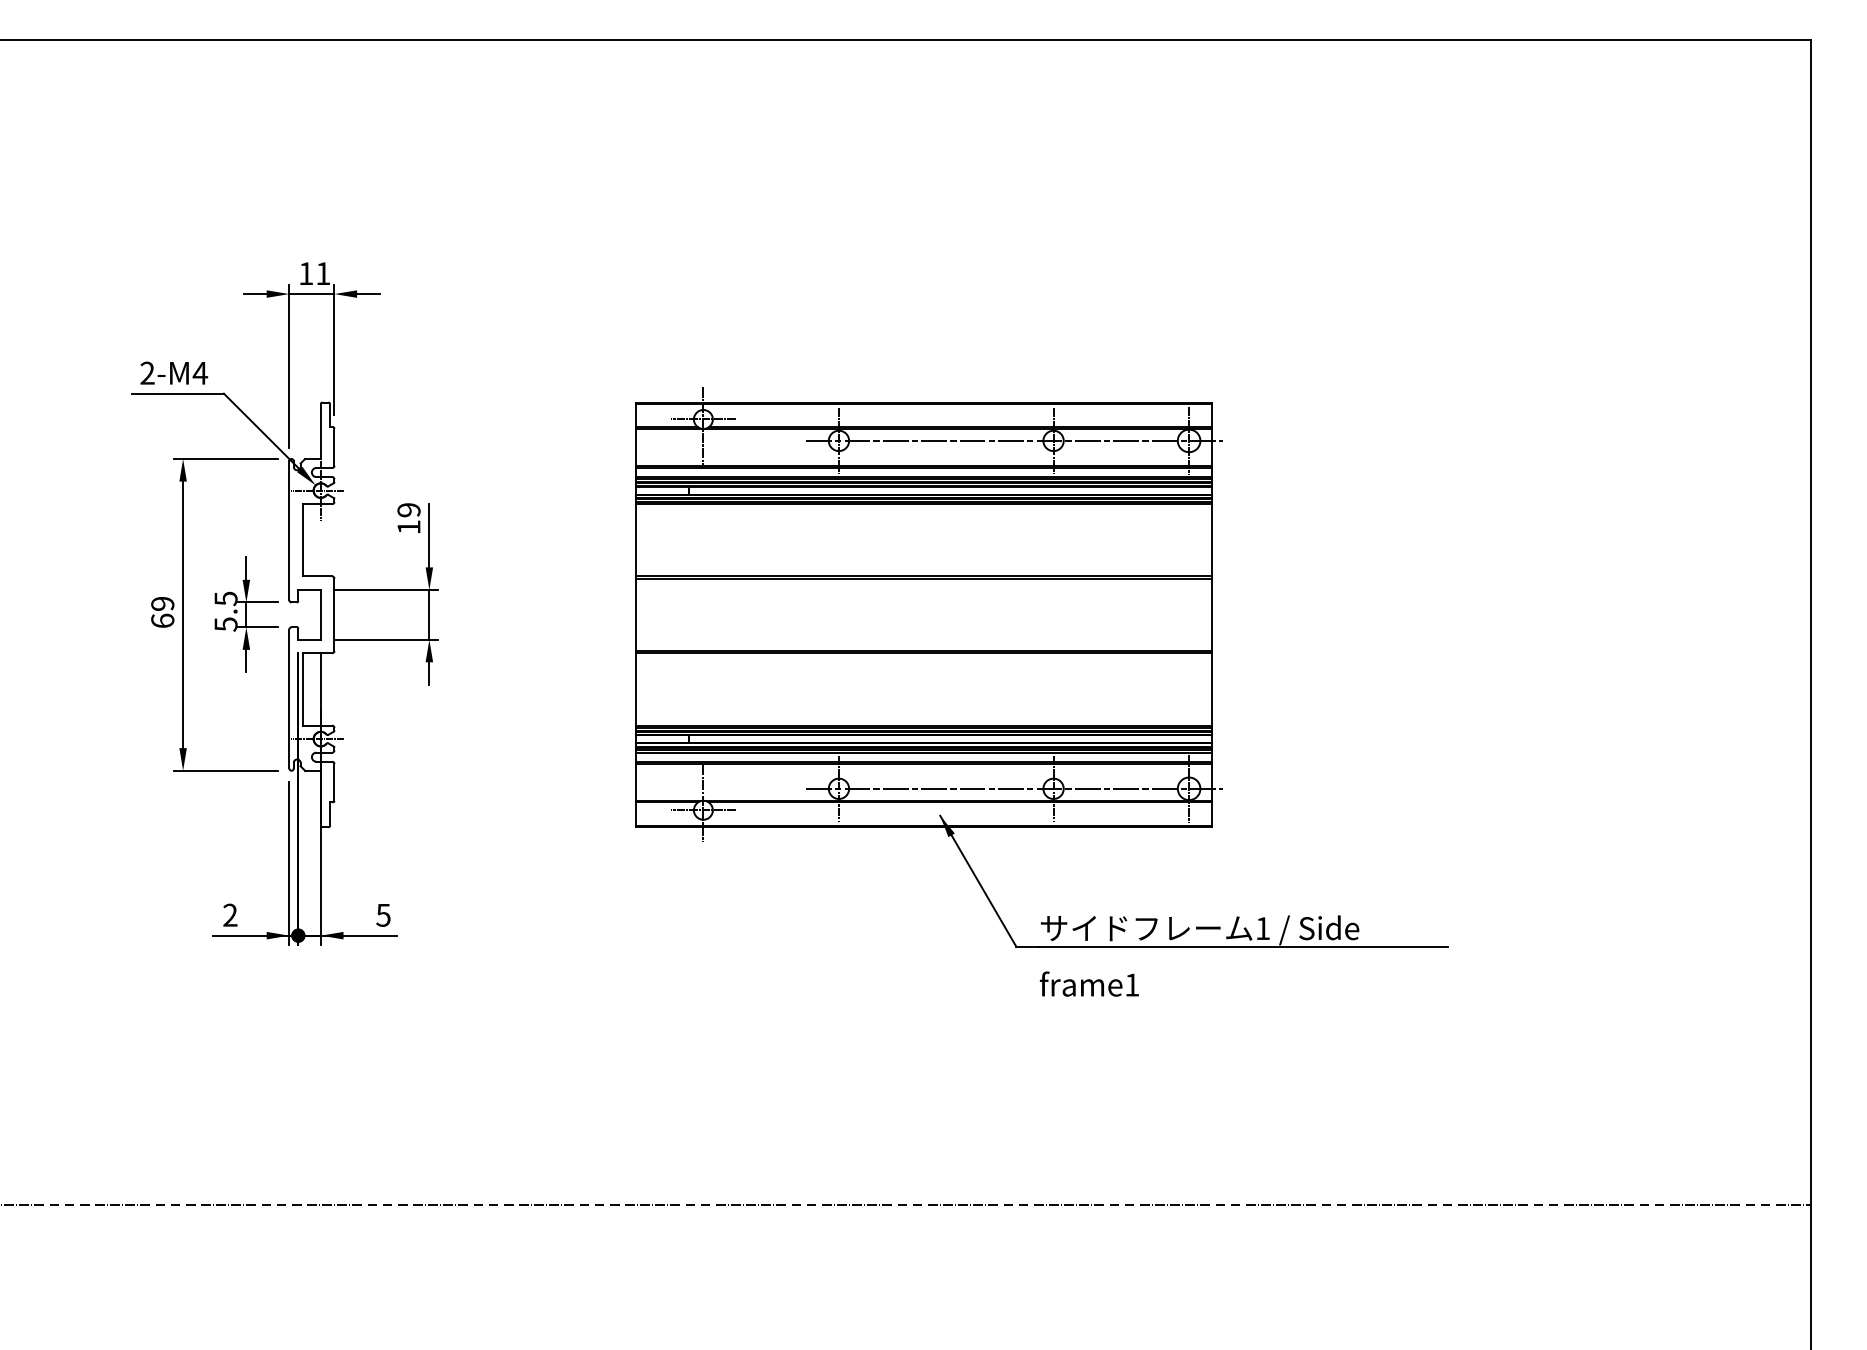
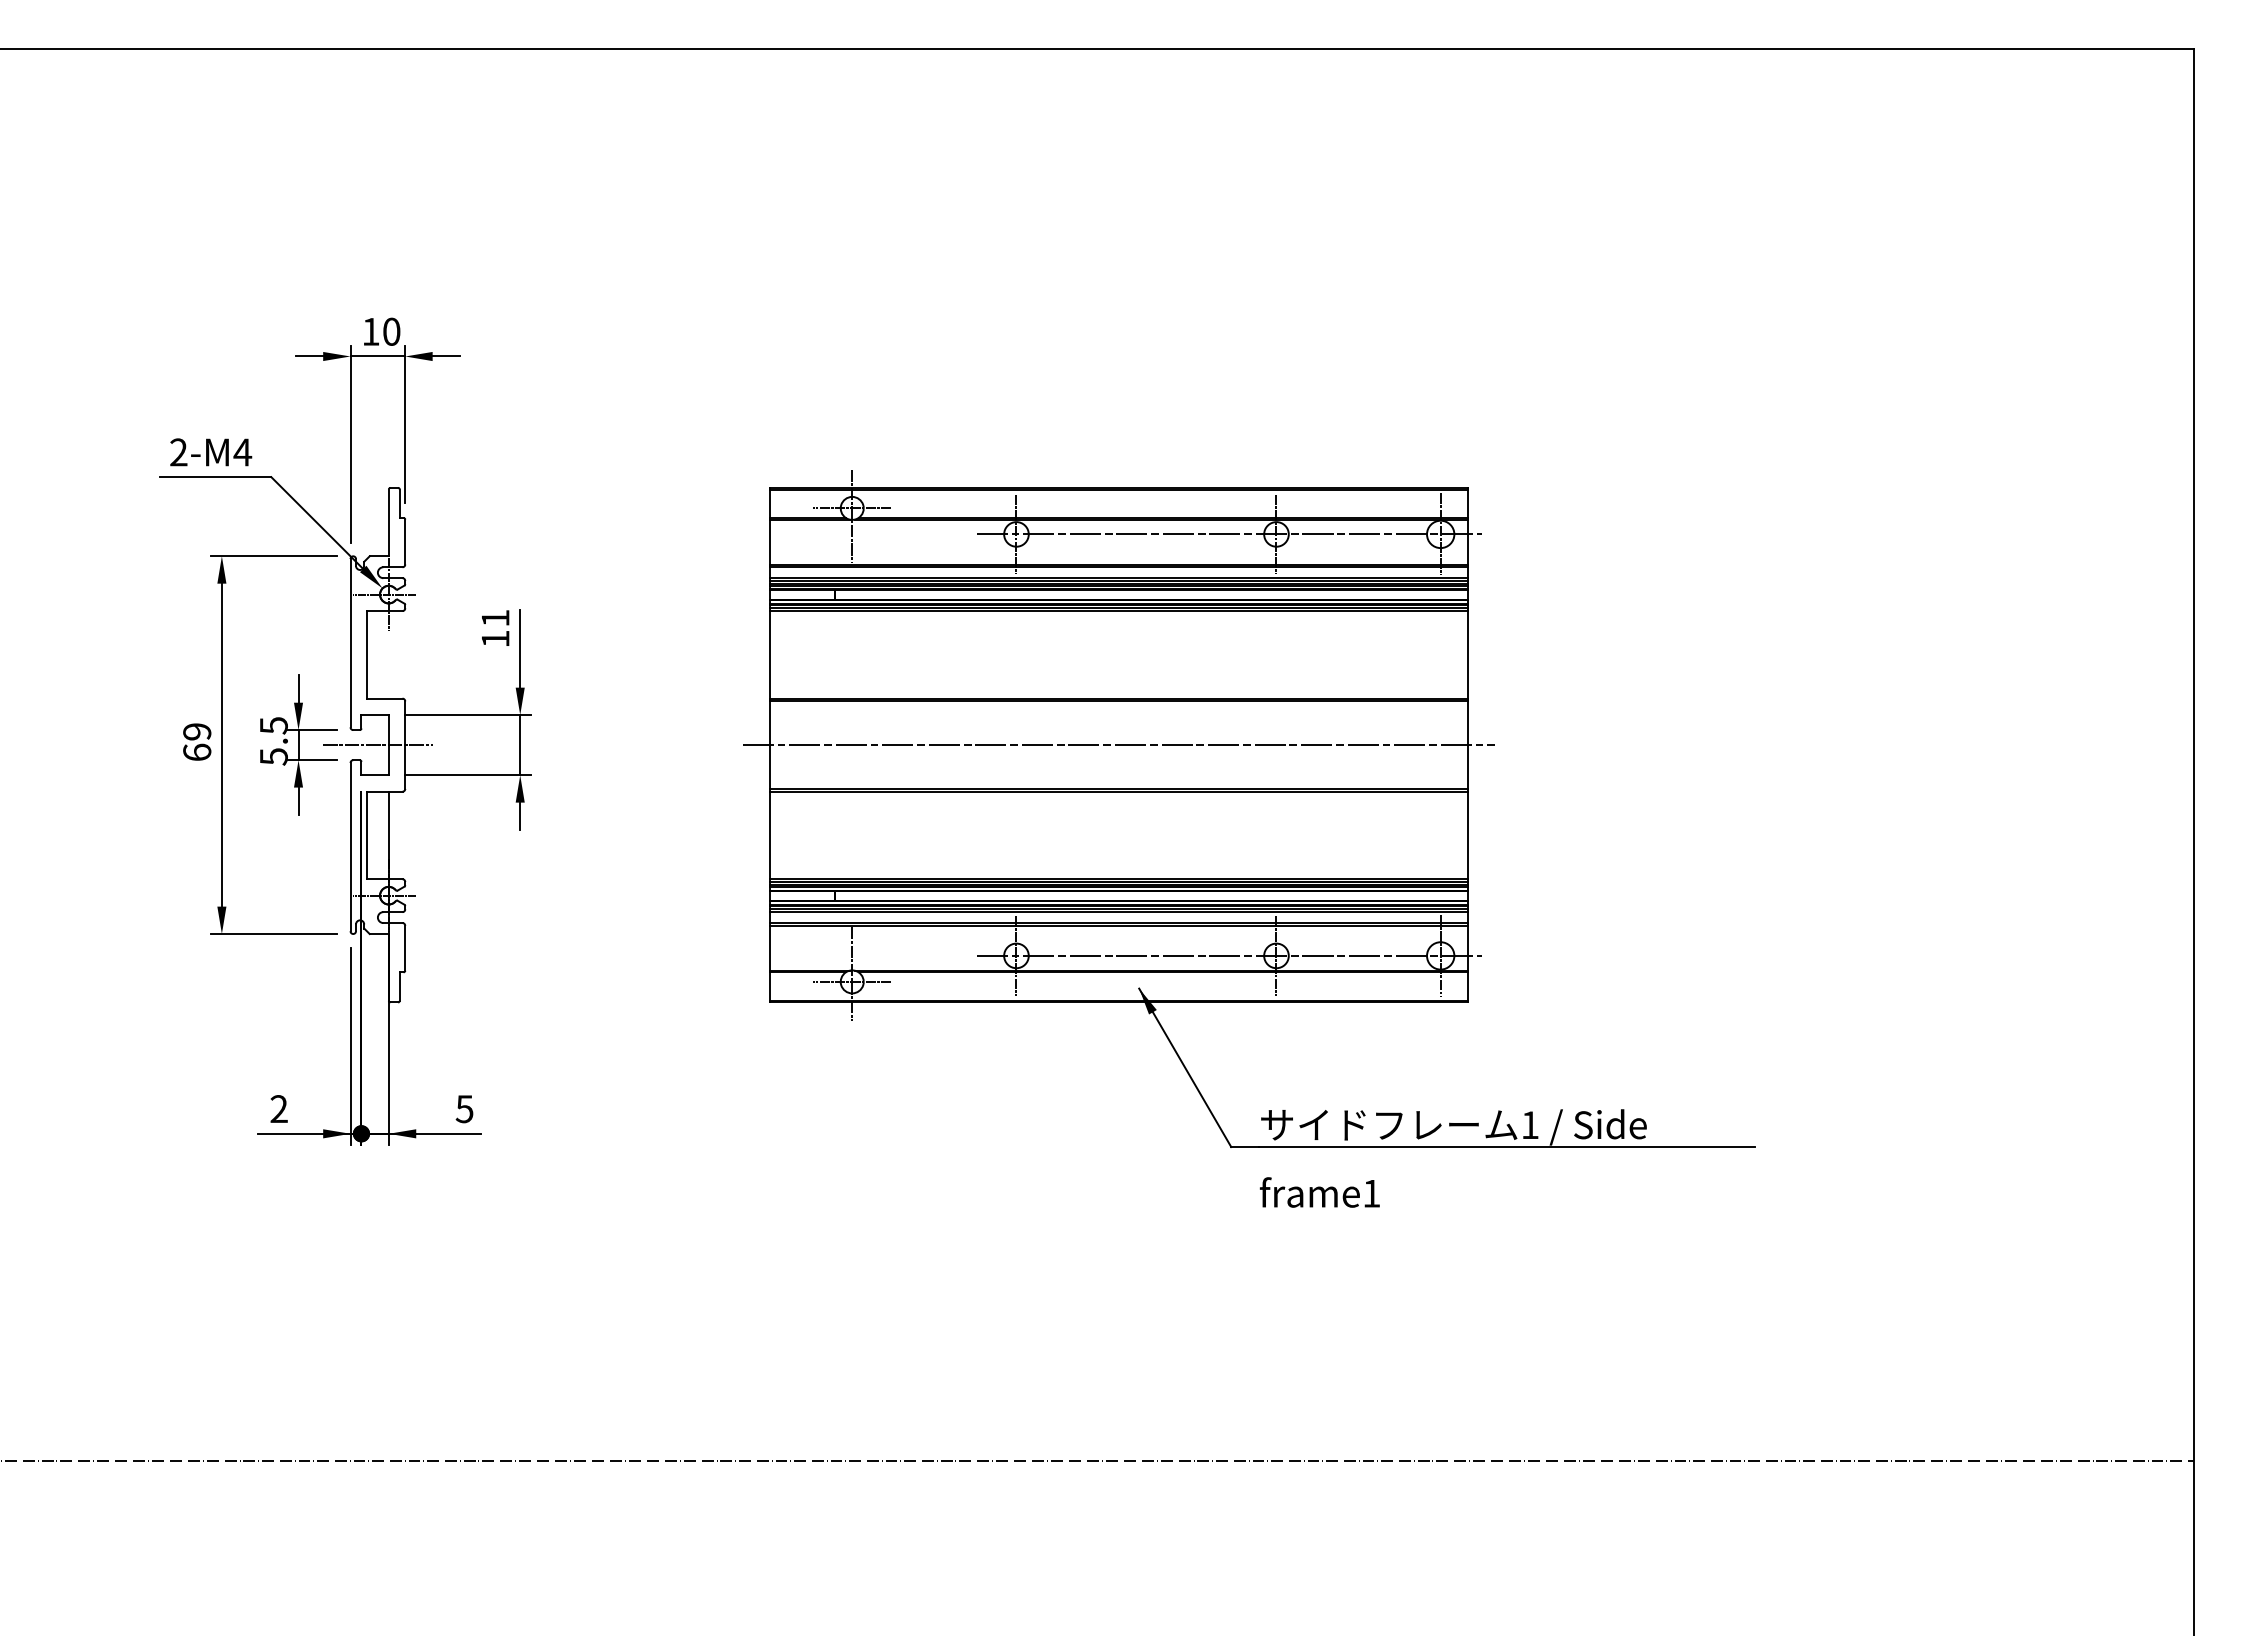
text: (323, 273) -> (391, 331), 11 -> 10
text: (408, 510) -> (495, 618), 19 -> 11
line: (311, 615) -> (377, 745), added
line: (923, 615) -> (1118, 745), added

